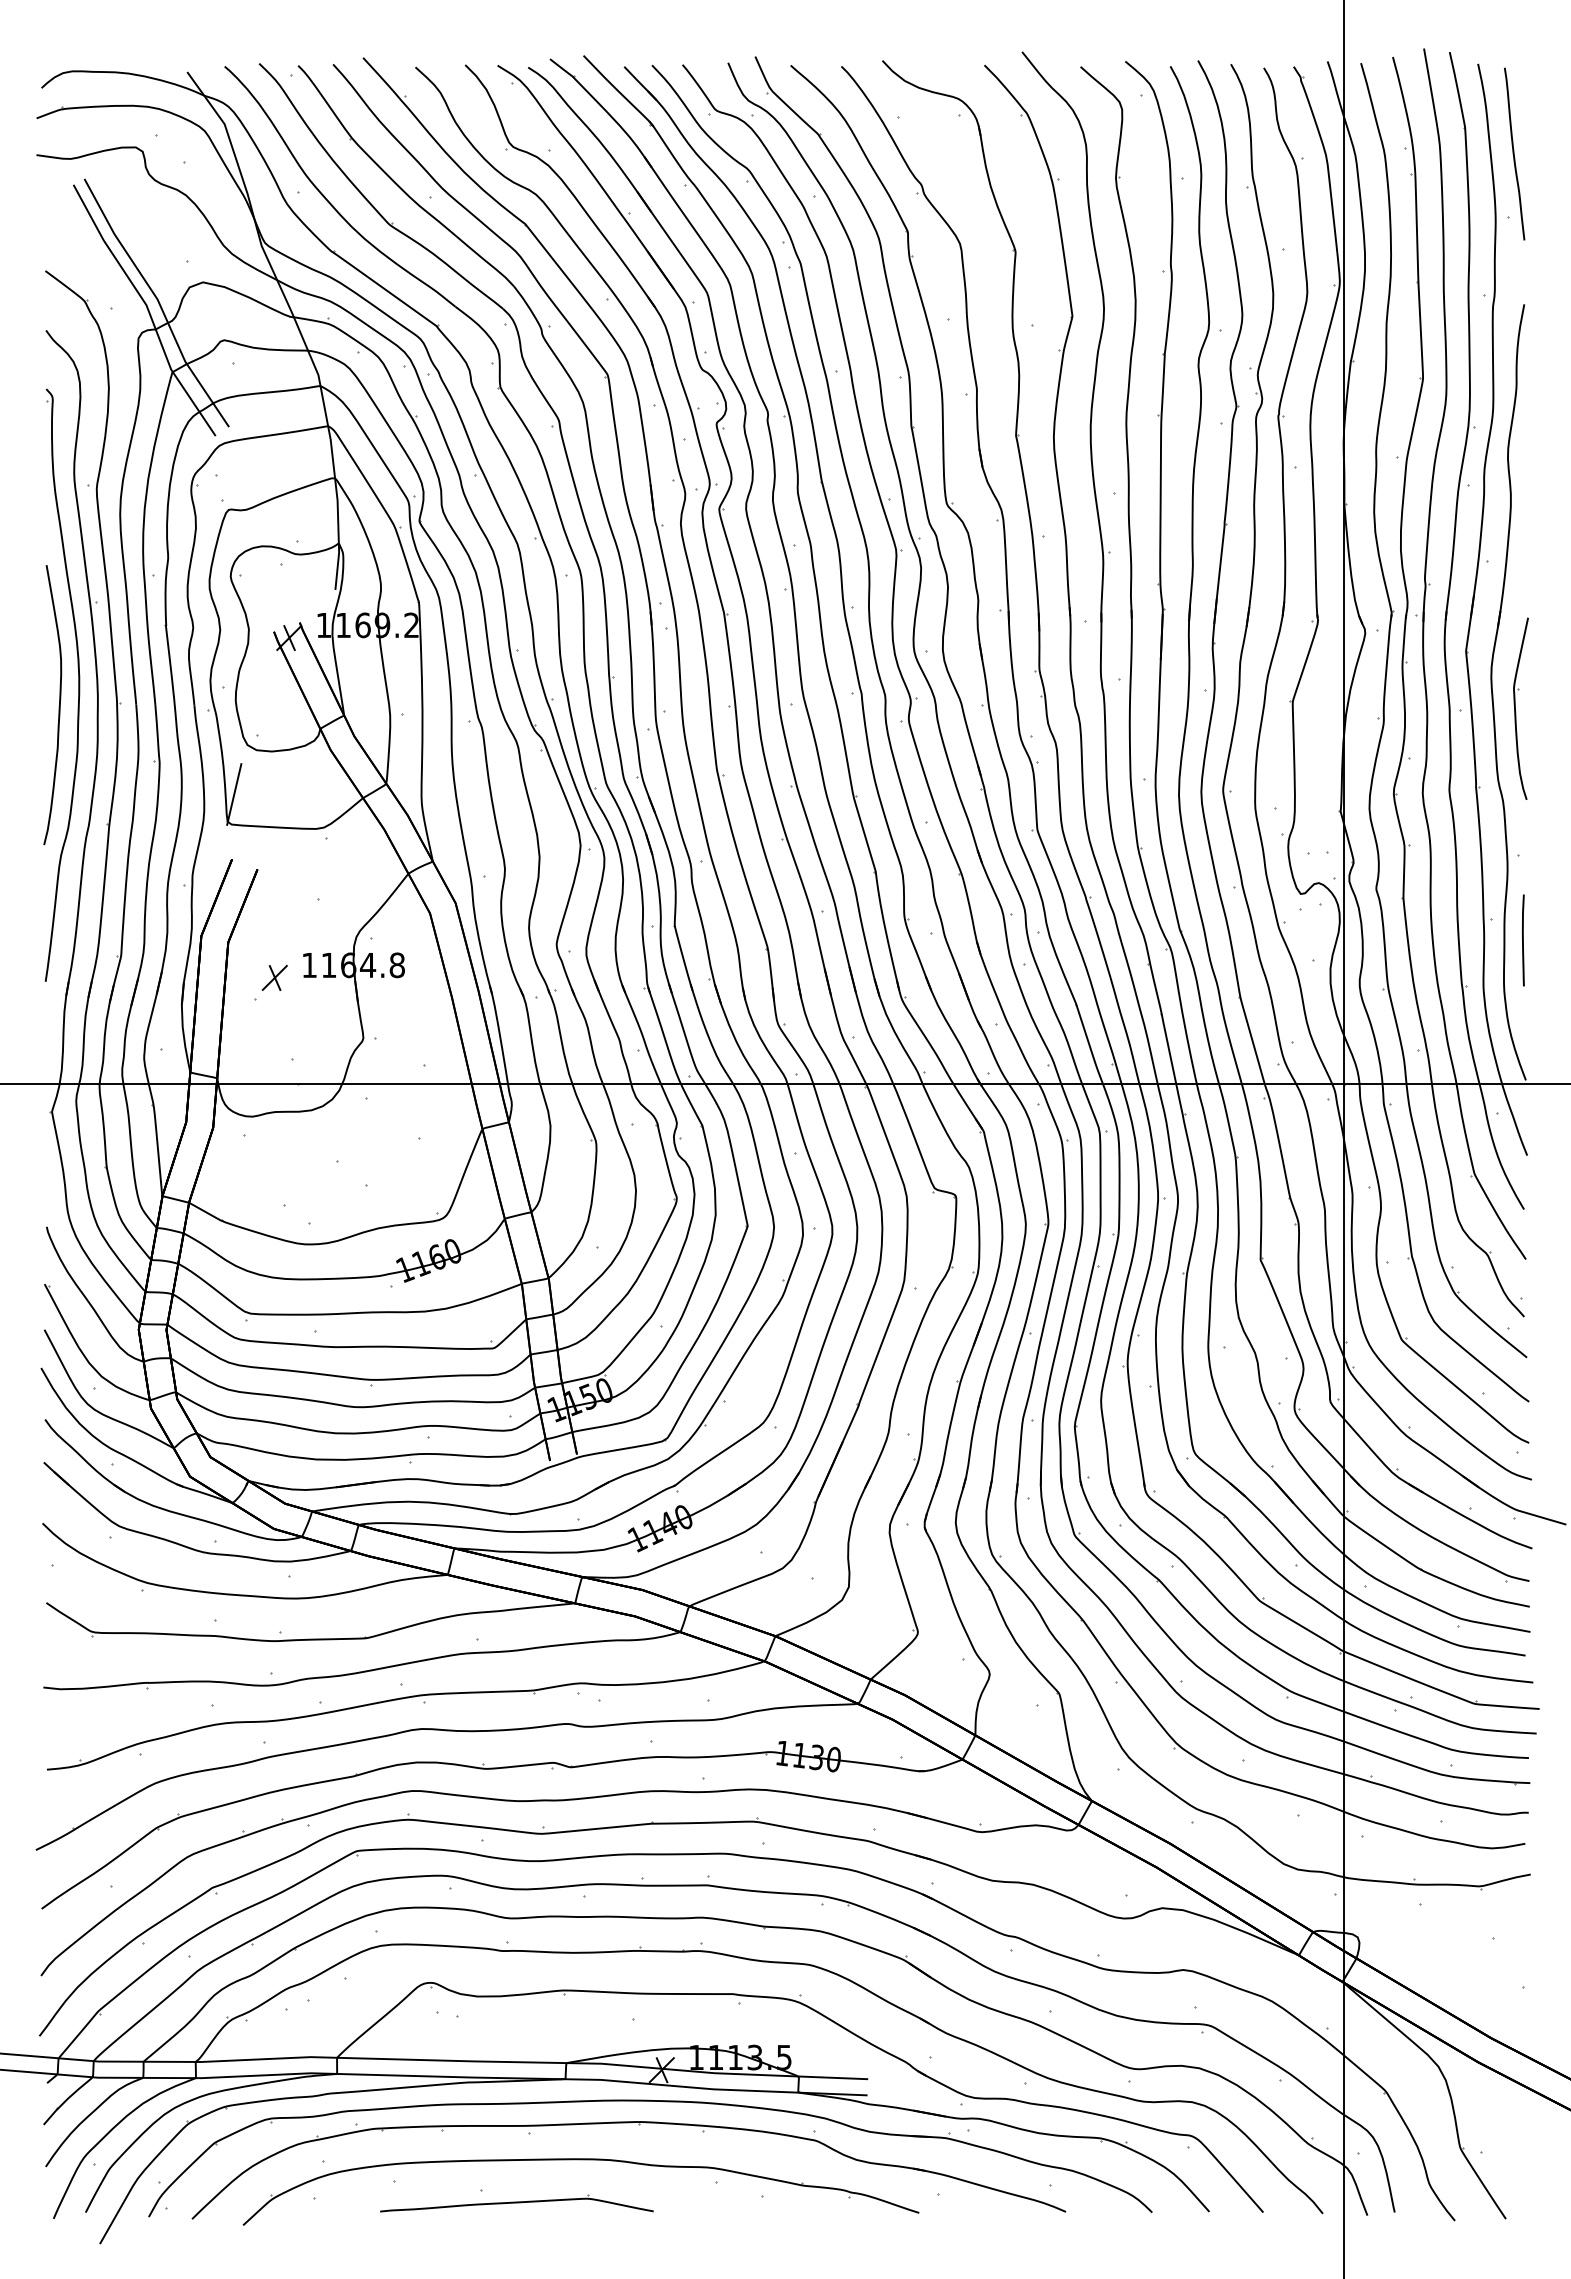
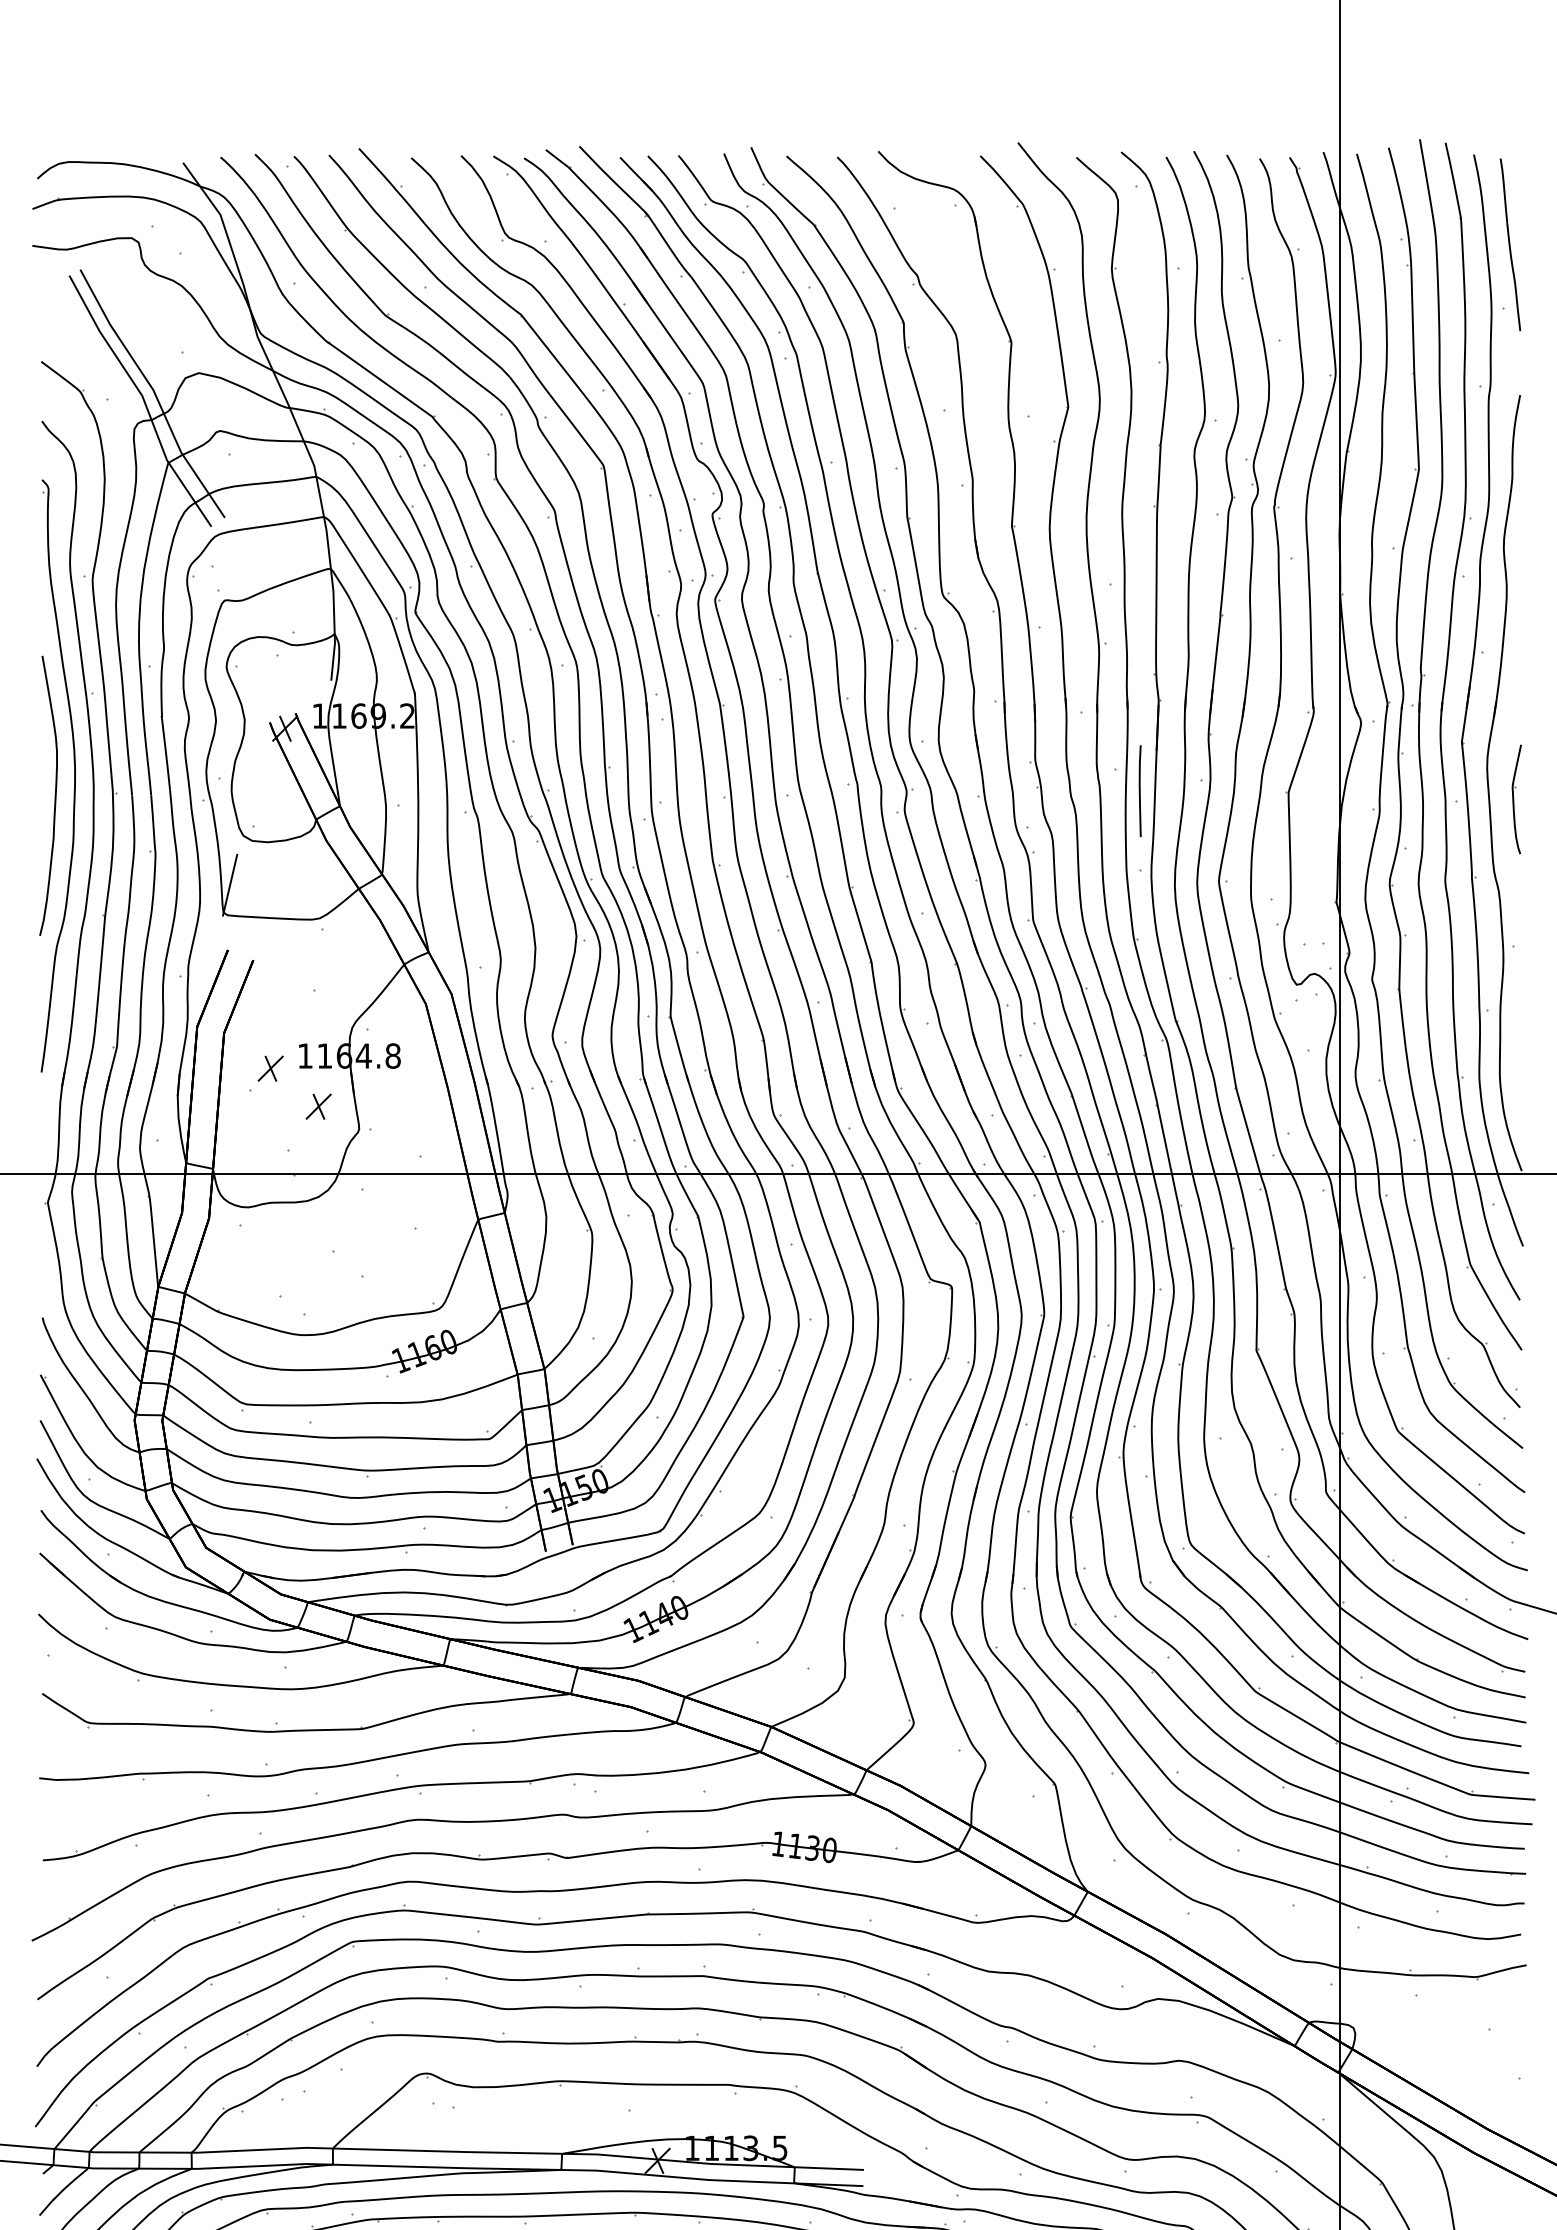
part: (1520, 708) -> (1516, 799), size x0.6
line: (1522, 940) -> (1139, 791), moved
part: (322, 1015) -> (318, 1106), added

